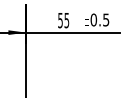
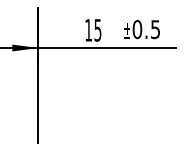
text: (60, 20) -> (88, 30), 55 -> 15

